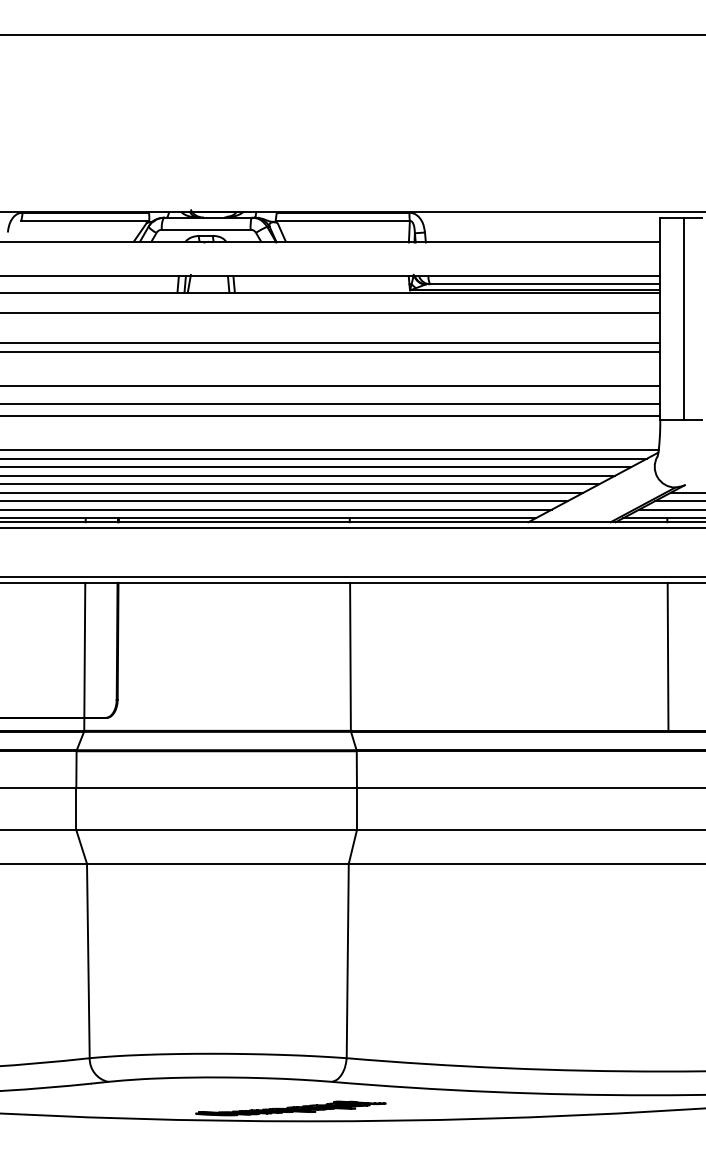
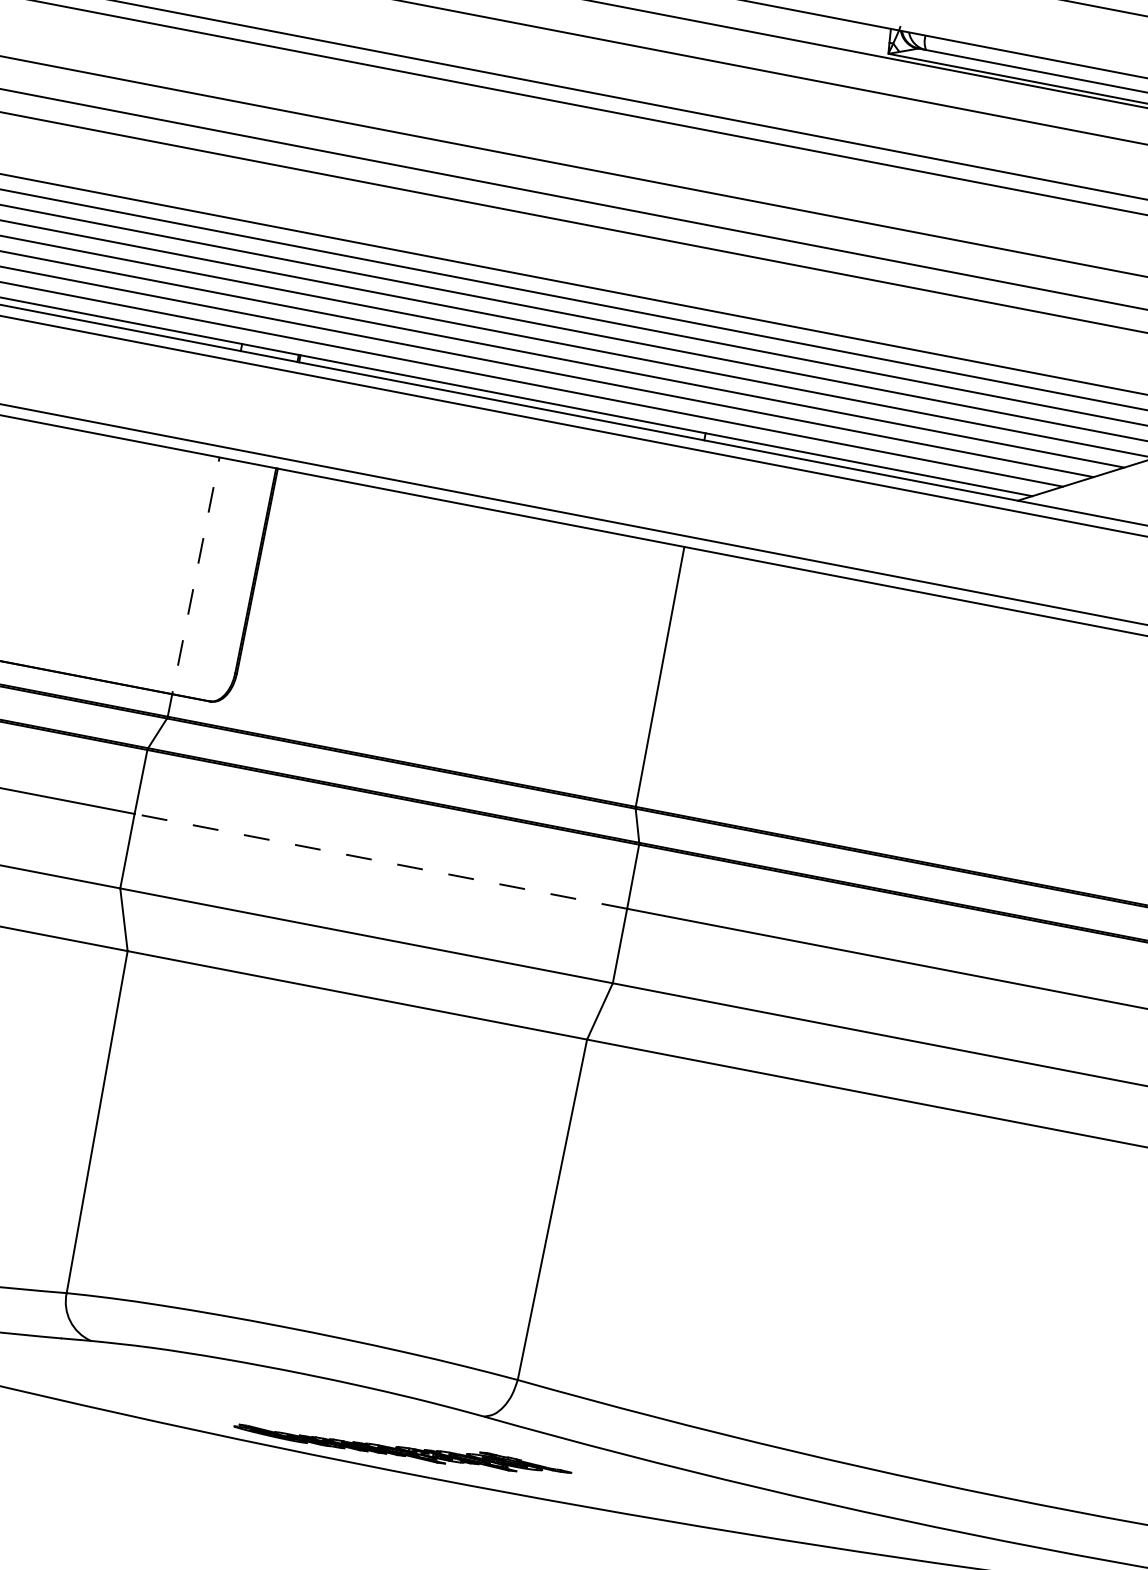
line: (84, 656) -> (193, 586), solid -> dashed
line: (216, 787) -> (380, 860), solid -> dashed

